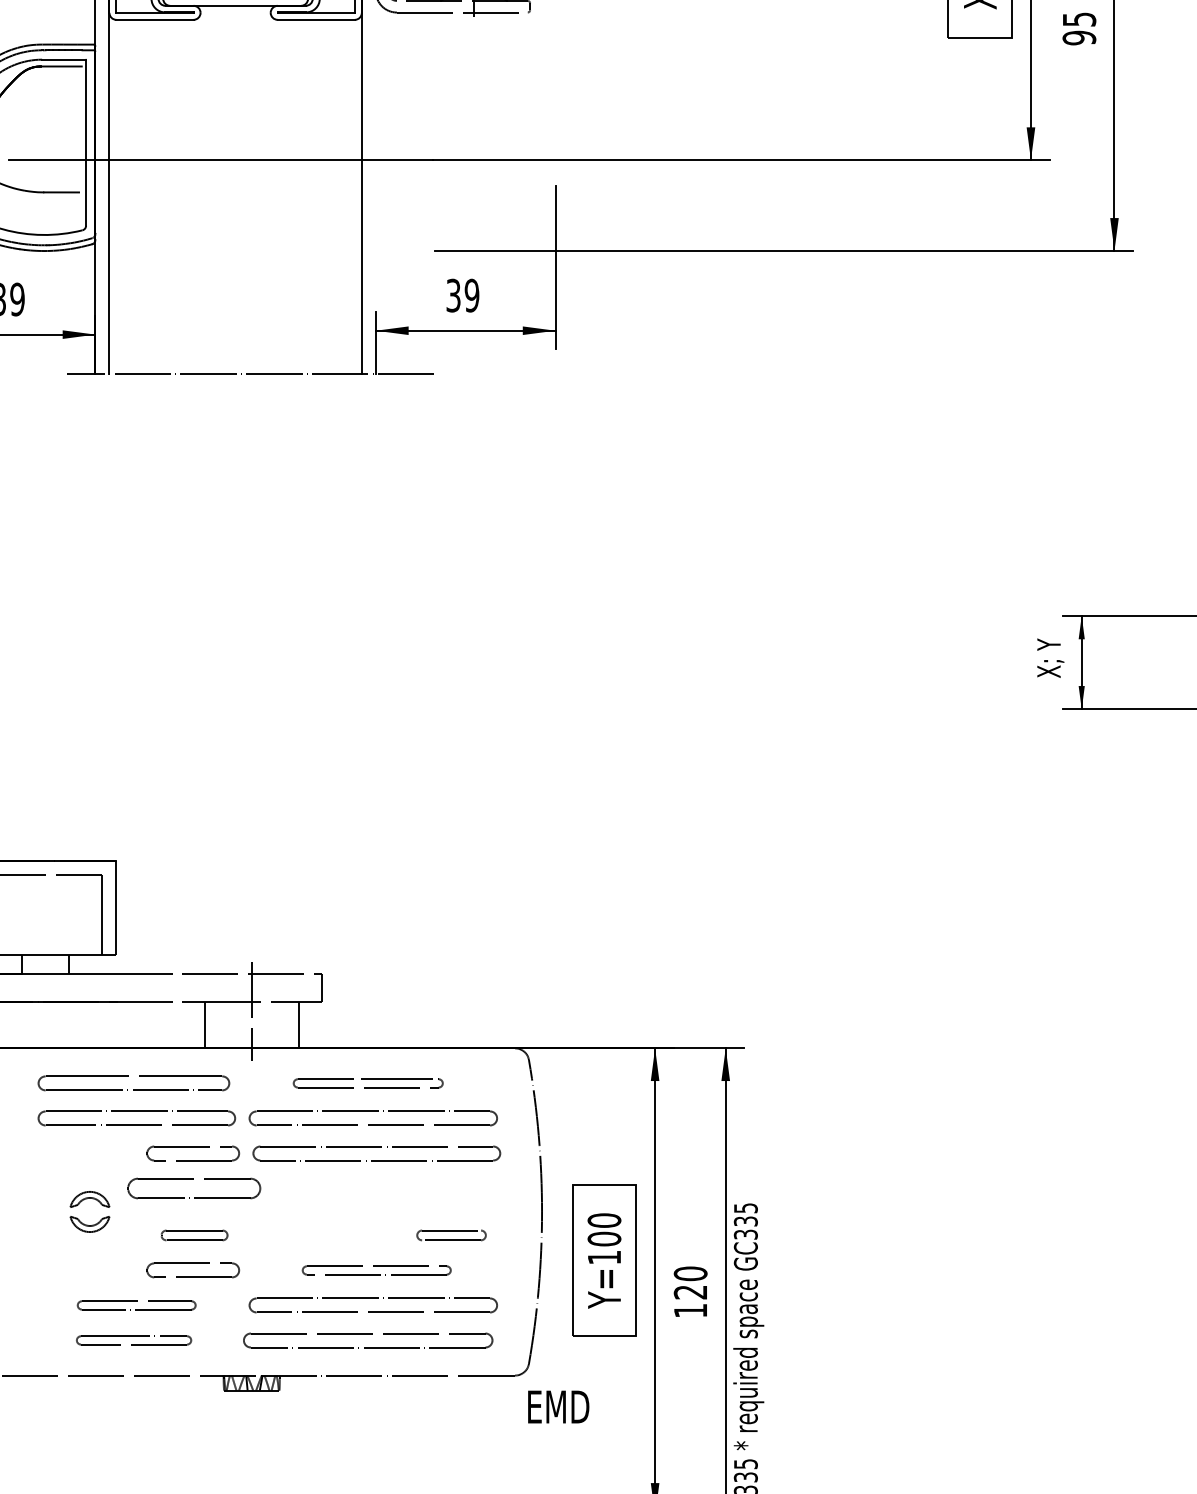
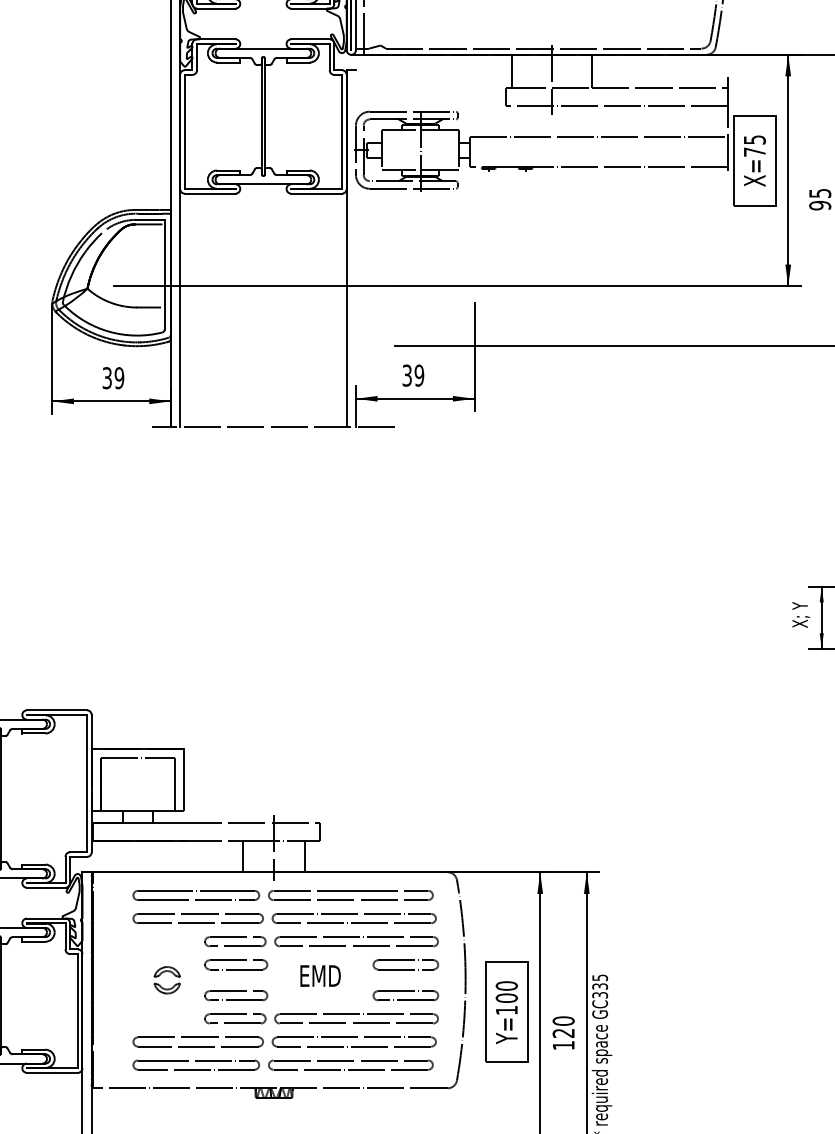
part: (367, 1083) -> (350, 895), size x1.67
part: (194, 1188) -> (236, 964), size x0.71
part: (450, 1188) -> (405, 964), added
part: (194, 1234) -> (236, 995), size x1.43
part: (450, 1234) -> (405, 995), size x1.43
part: (376, 1269) -> (356, 1018), size x1.67
part: (135, 1304) -> (197, 1041), size x1.67
part: (134, 1339) -> (196, 1064), size x1.67
text: (558, 1406) -> (320, 975), moved

